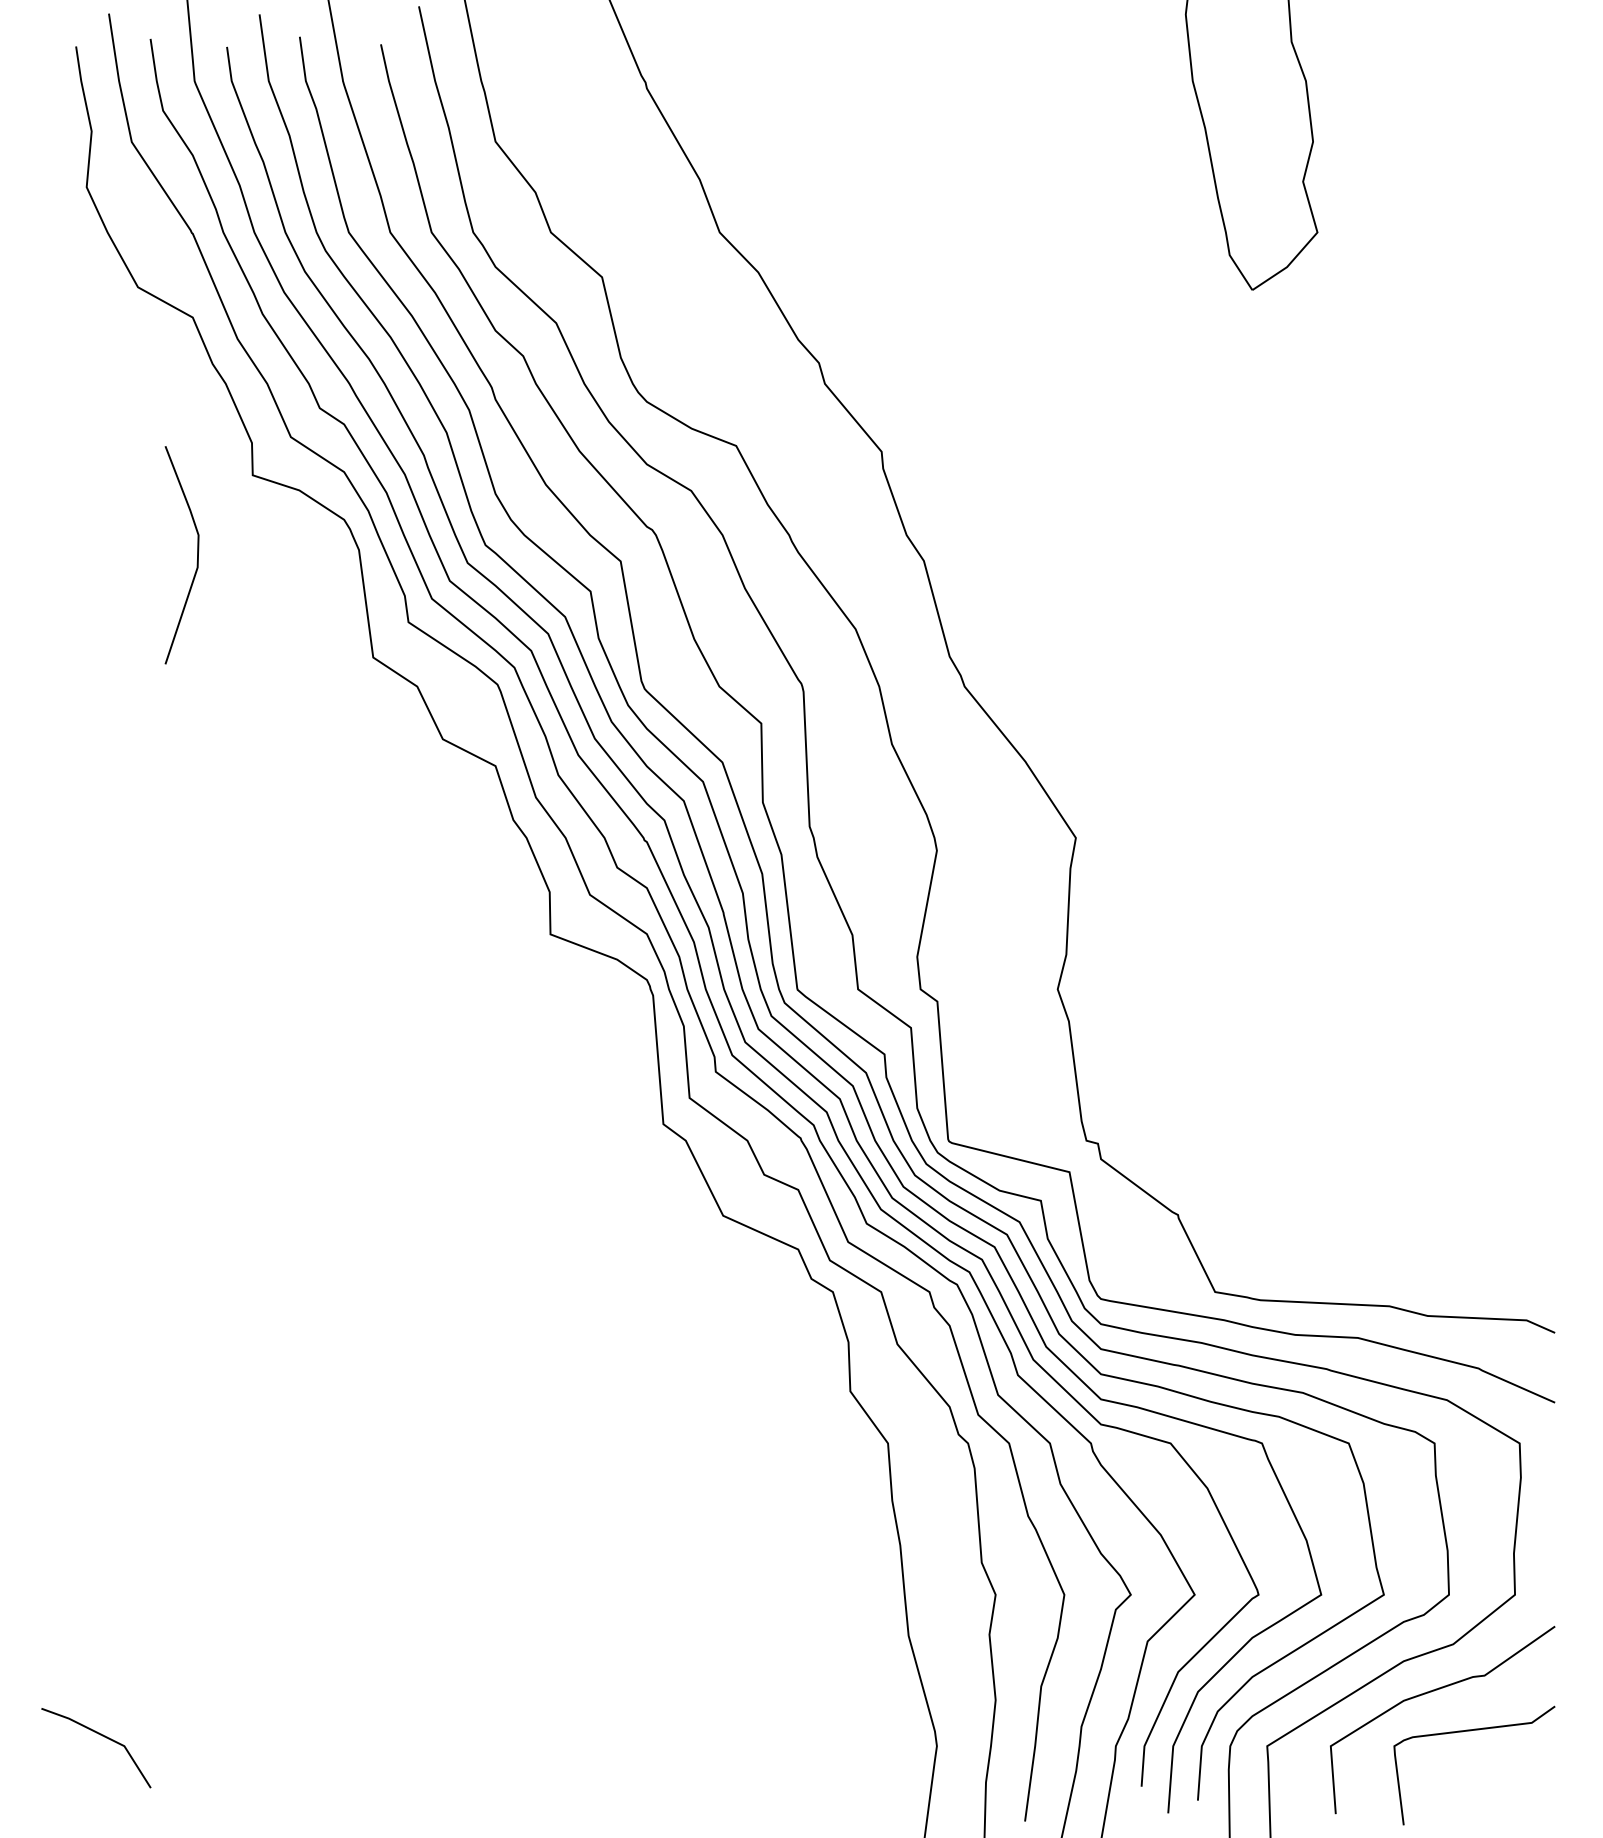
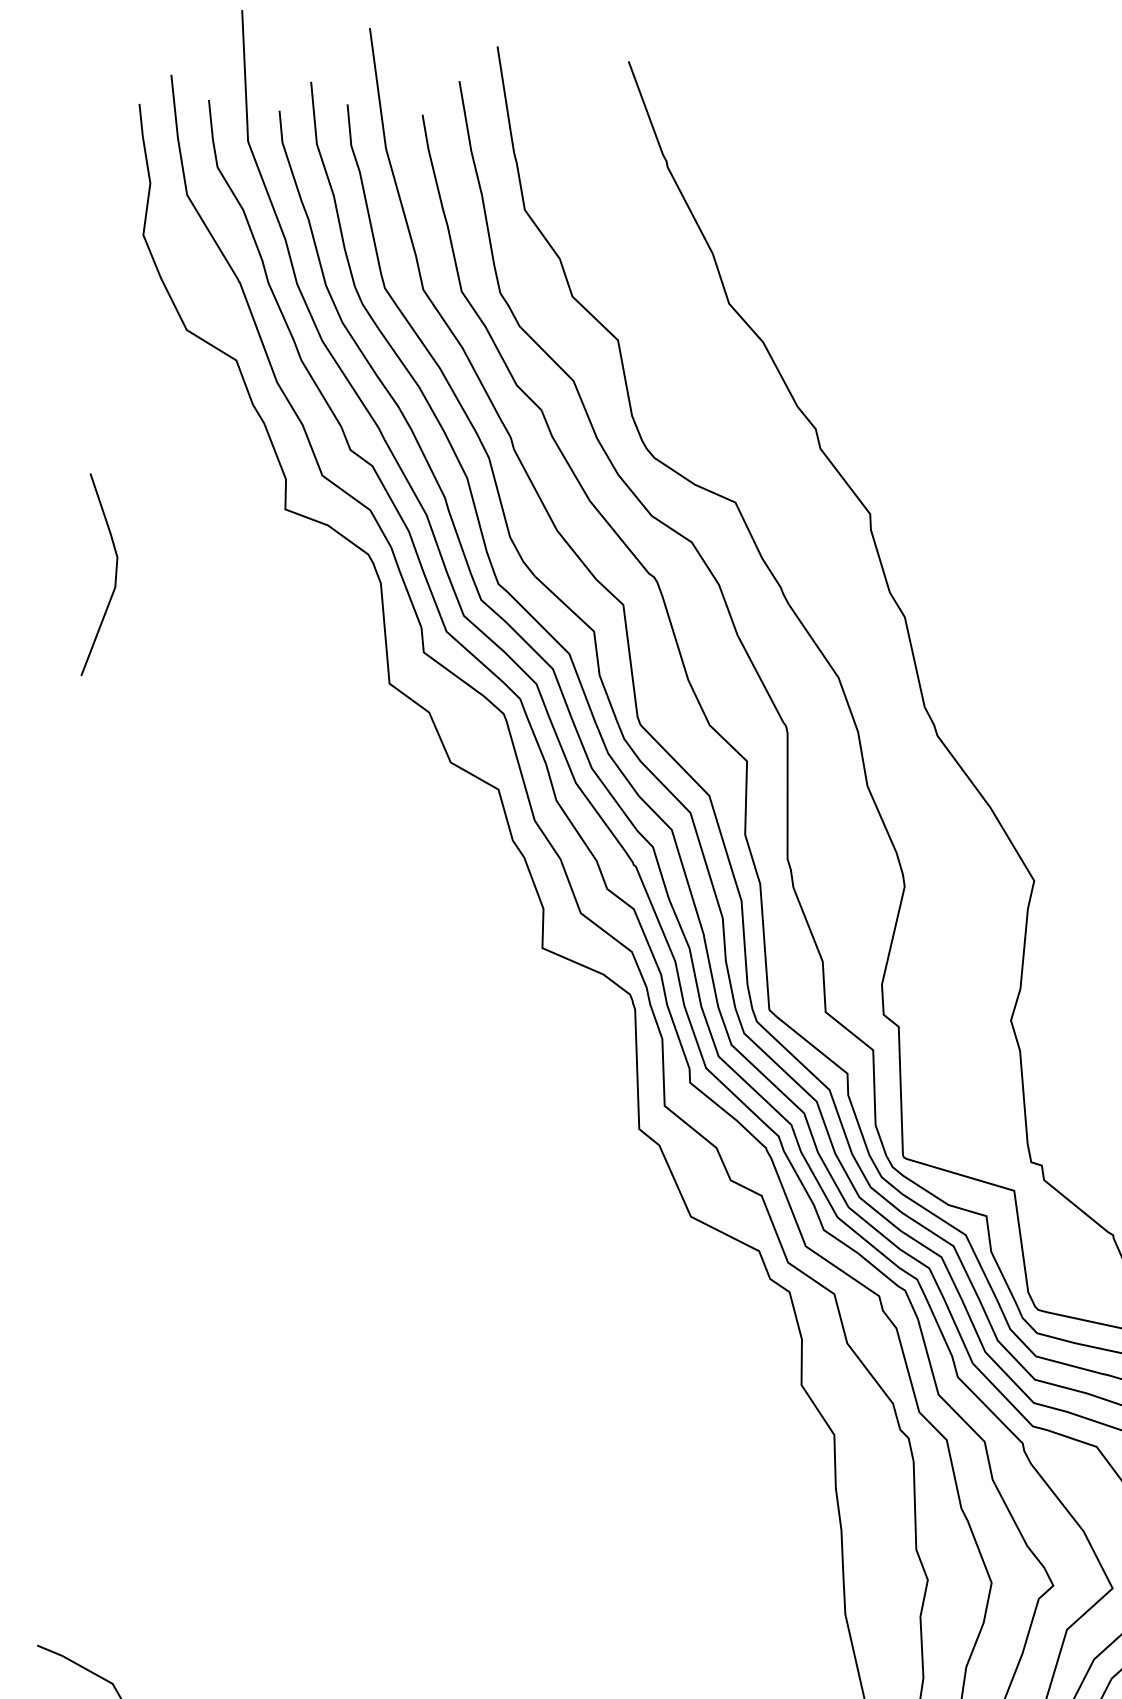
line: (197, 555) -> (115, 576), moved

